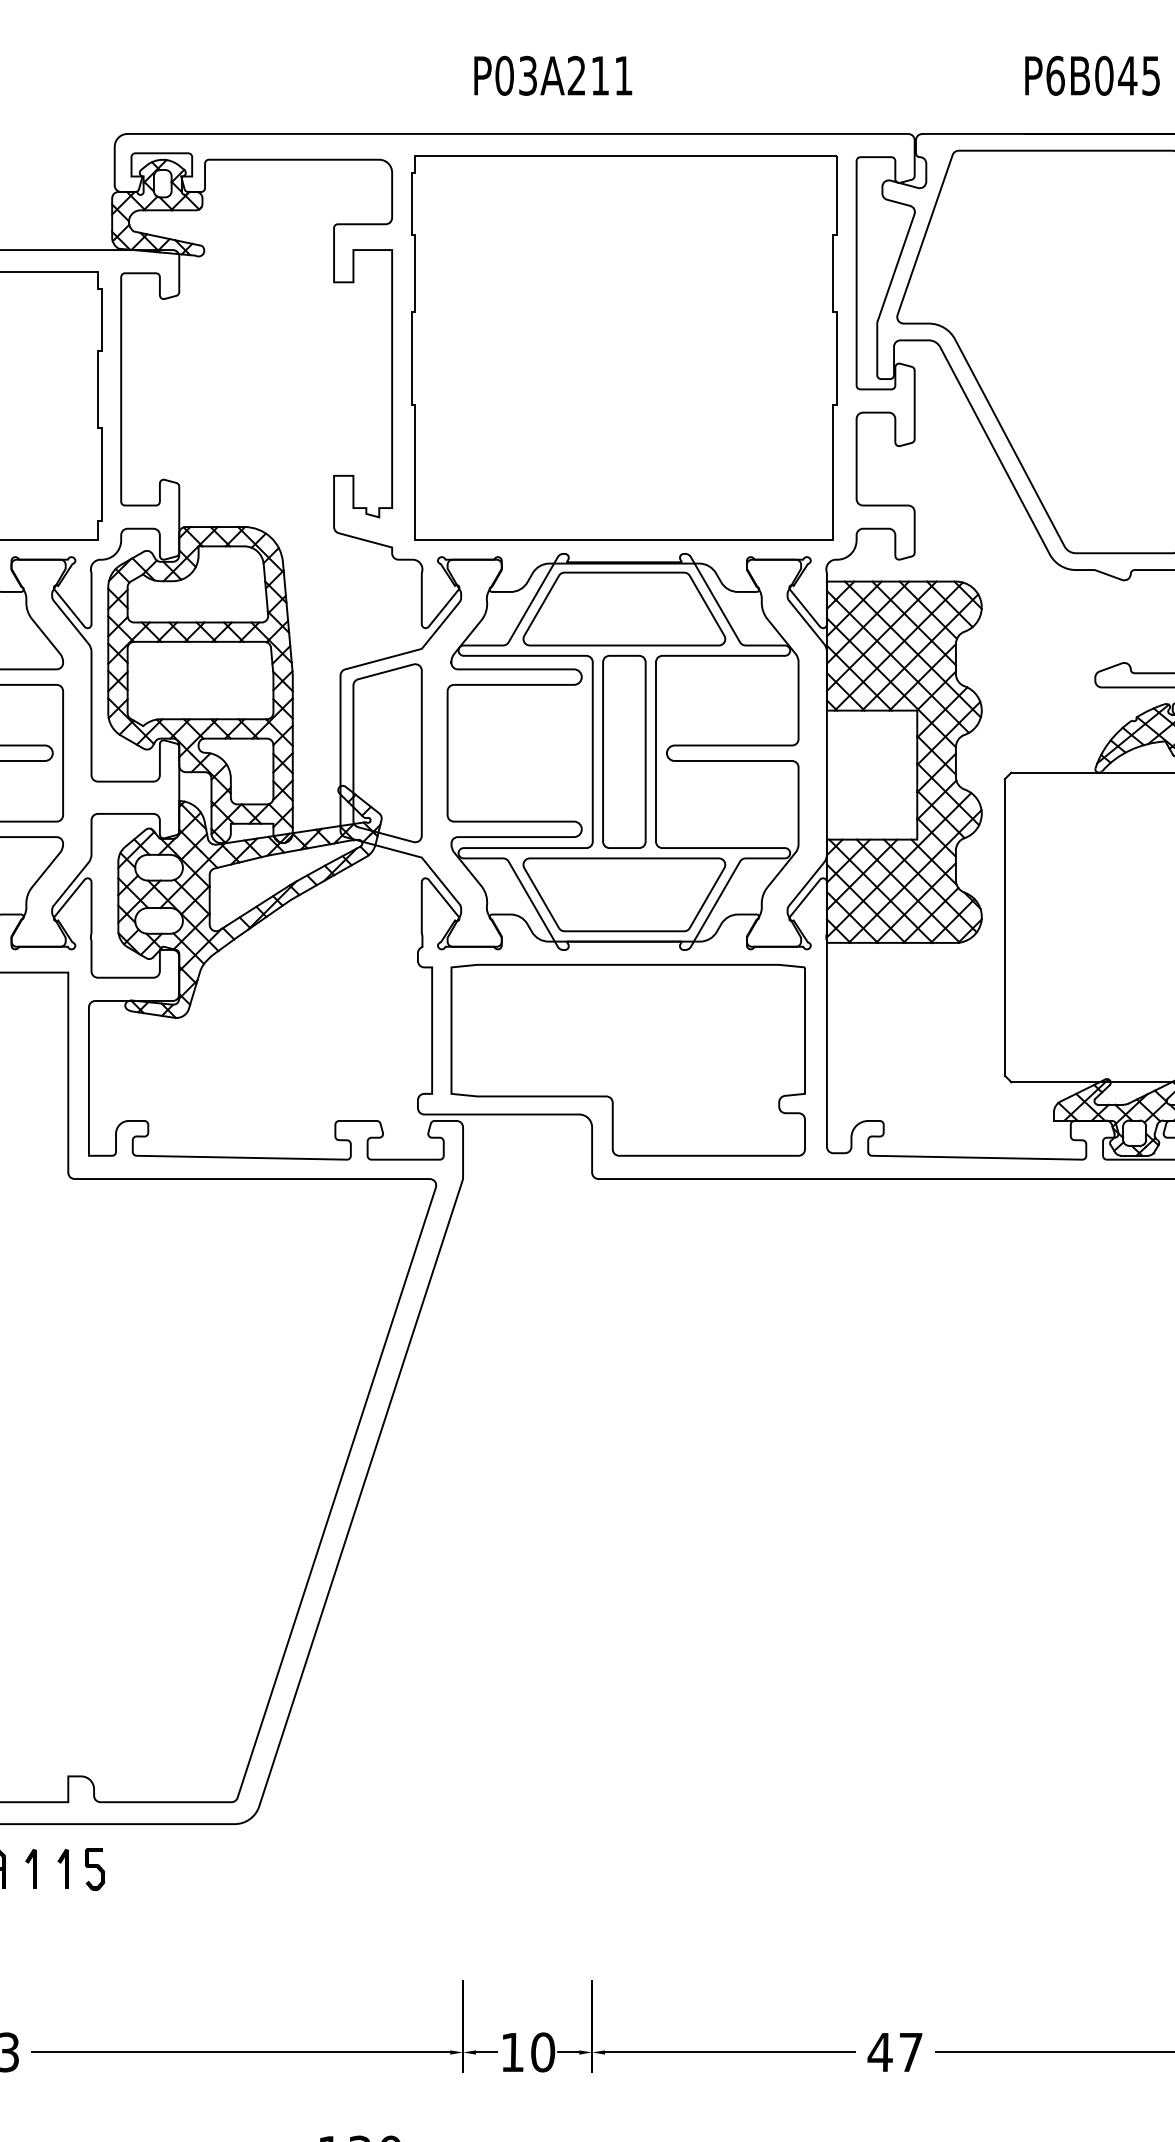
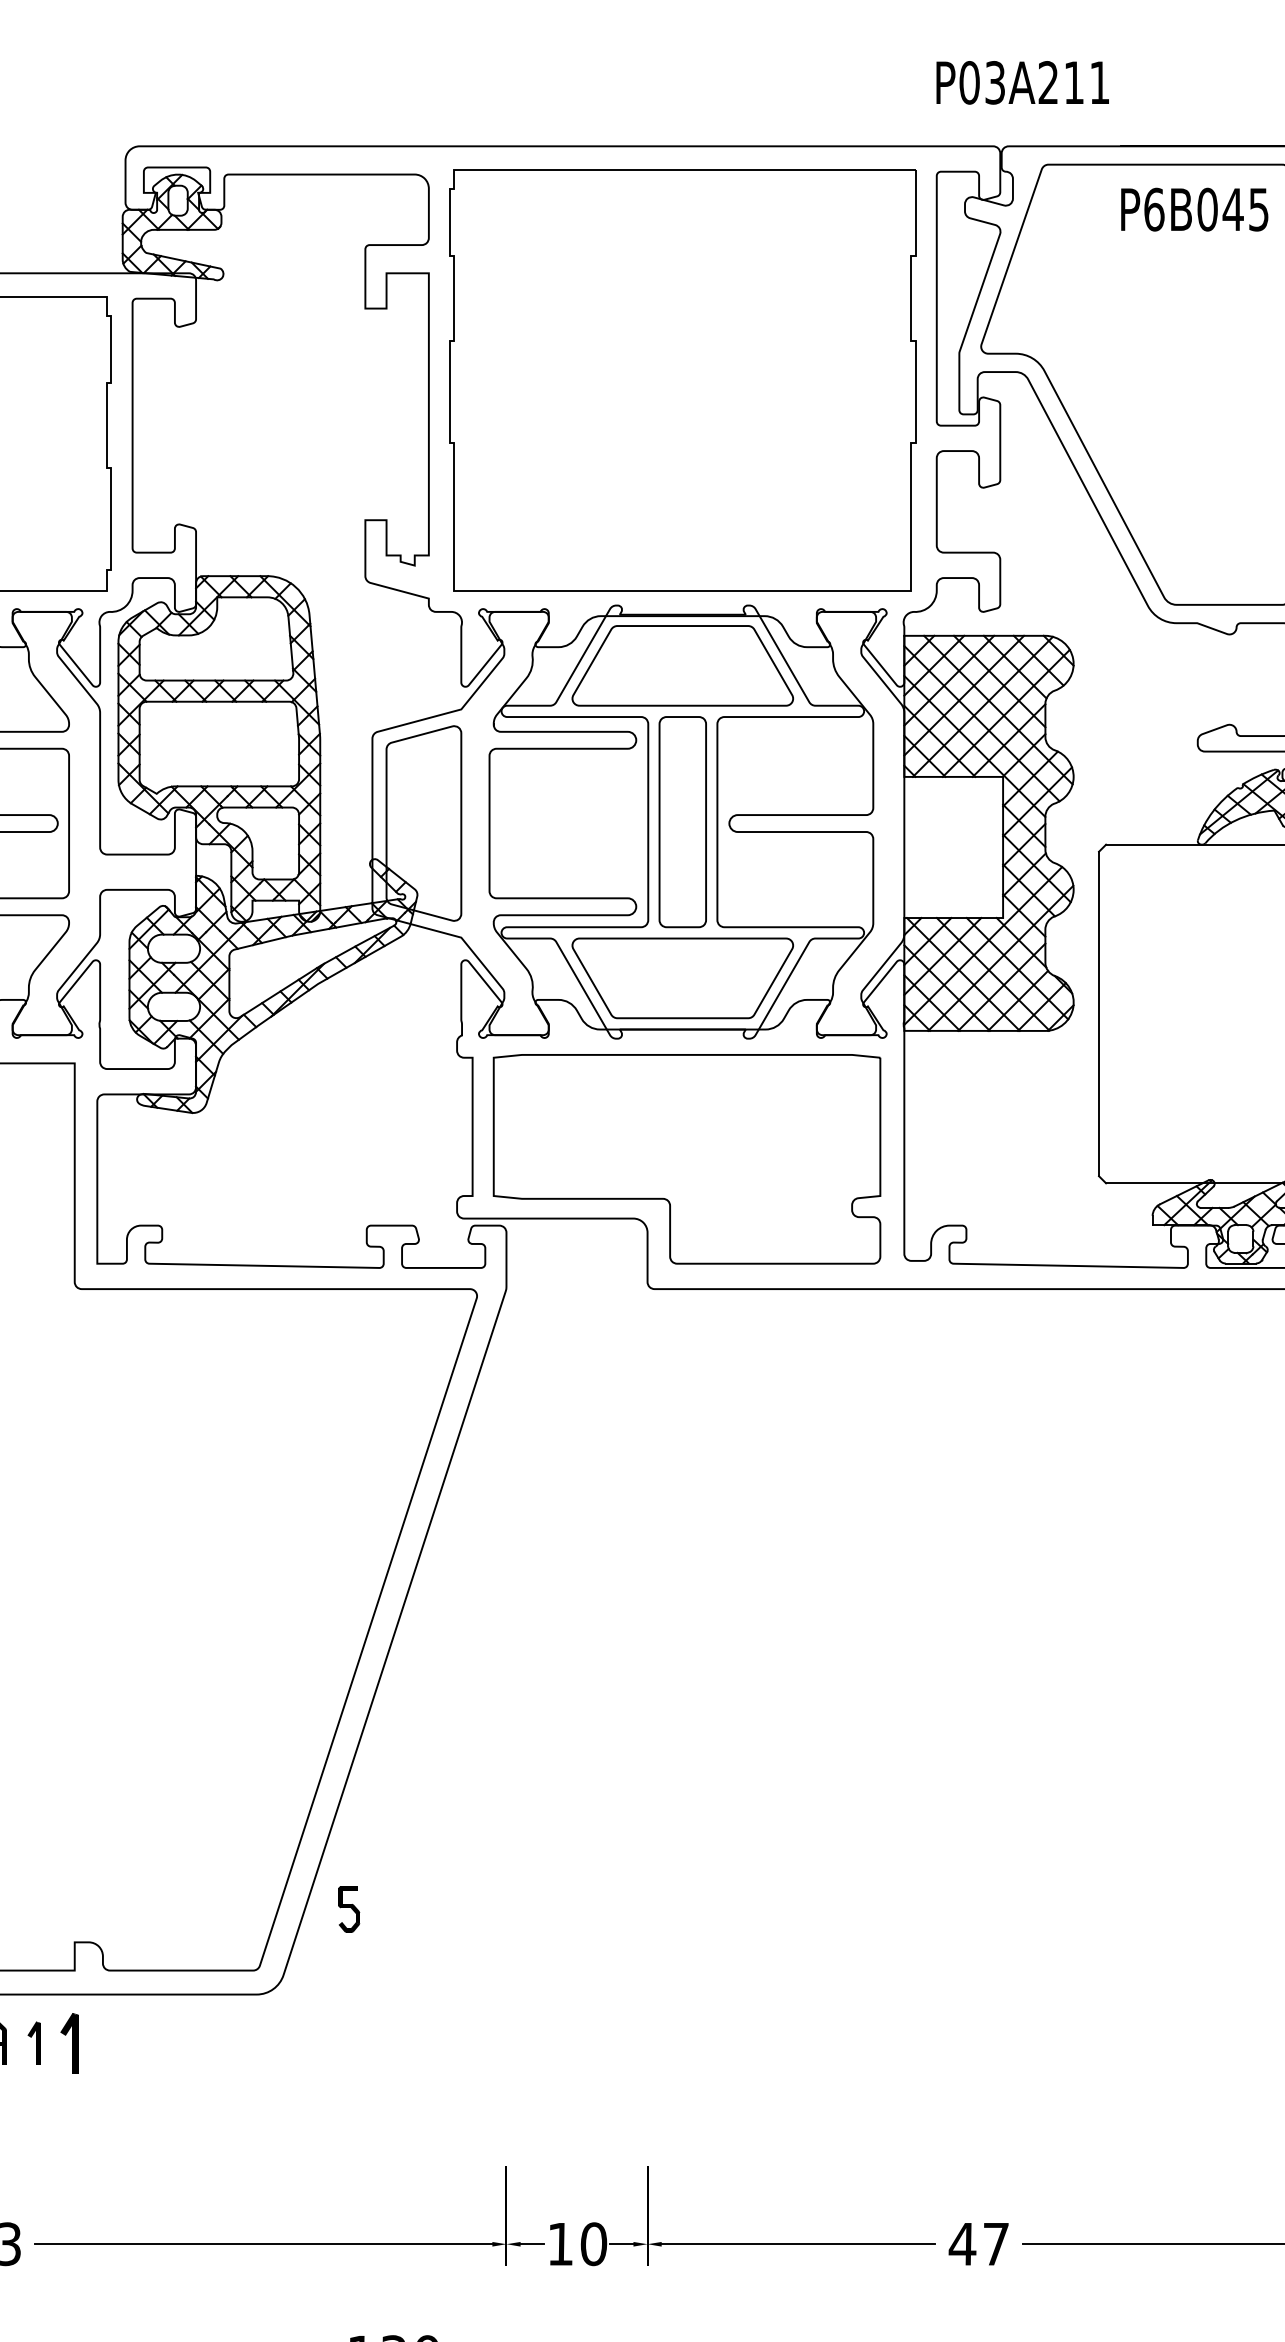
text: (553, 75) -> (1023, 82), moved
text: (1092, 75) -> (1194, 209), moved
part: (62, 1868) -> (68, 2043), size x1.4
part: (95, 1869) -> (349, 1909), moved

